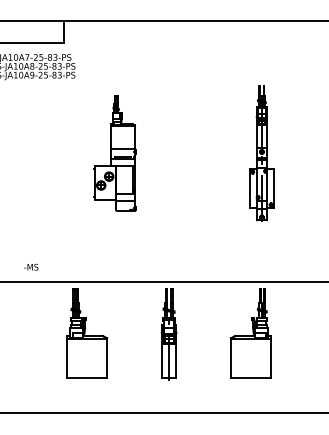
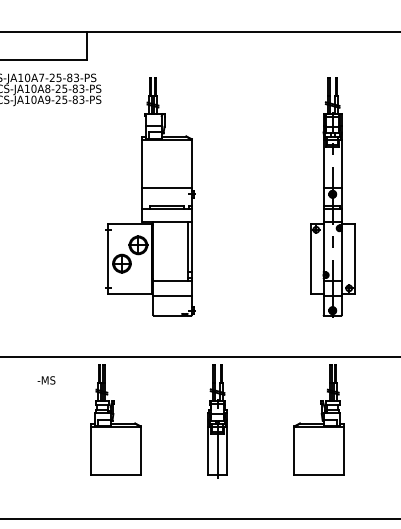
part: (114, 152) -> (149, 195), size x1.67
part: (261, 153) -> (332, 197), size x1.43
text: (31, 266) -> (46, 379), moved

